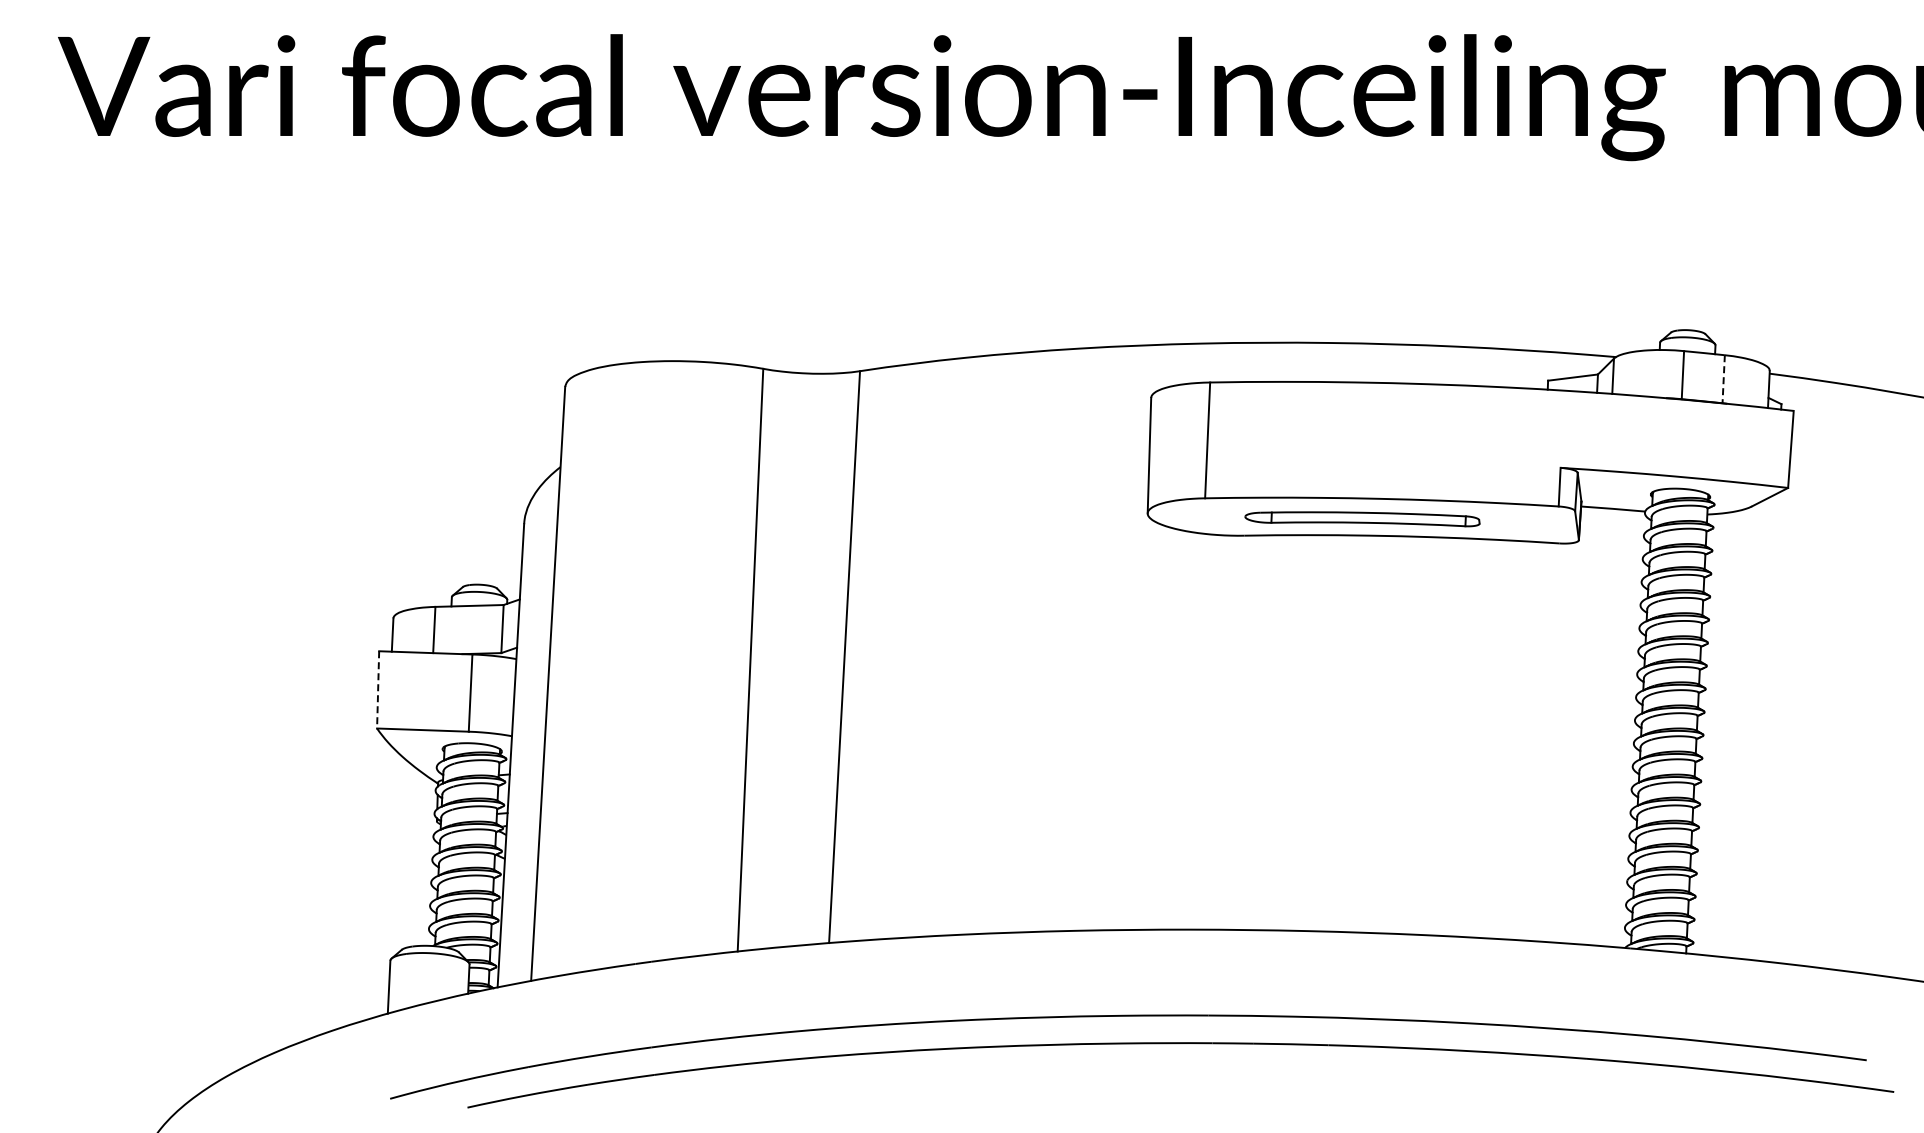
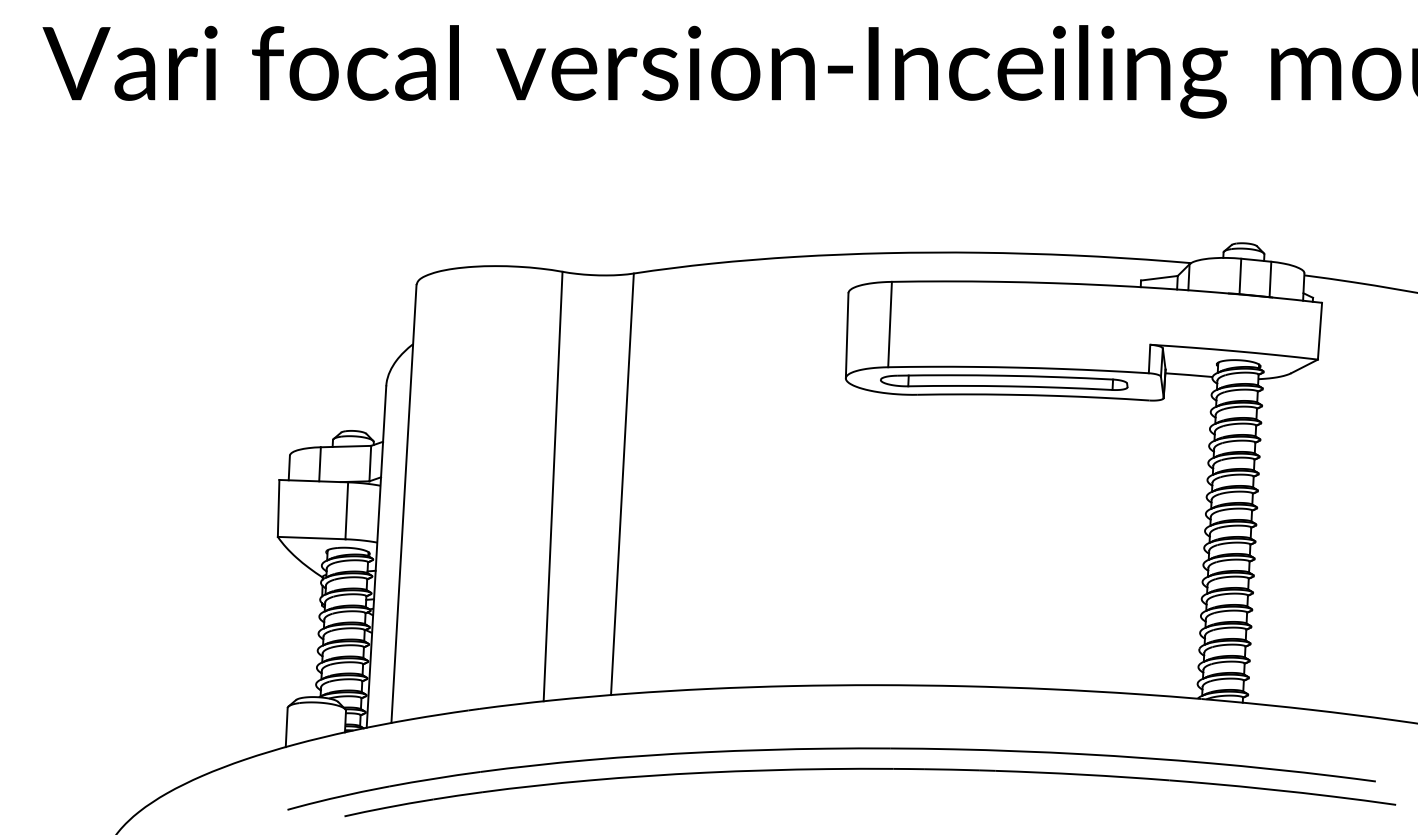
line: (1723, 379) -> (1270, 279), dashed -> solid
part: (1362, 519) -> (1004, 382), size x1.43
line: (378, 689) -> (278, 508), dashed -> solid

